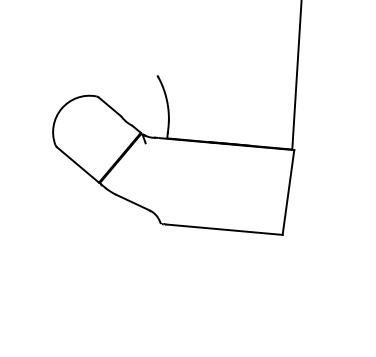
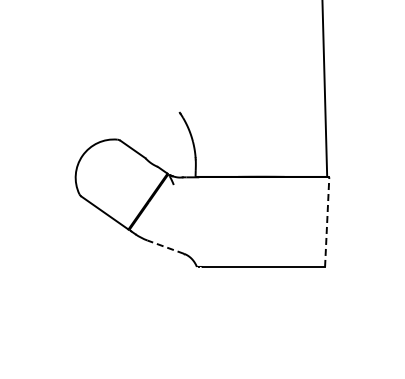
line: (288, 192) -> (327, 222), solid -> dashed
line: (132, 202) -> (165, 247), solid -> dashed

